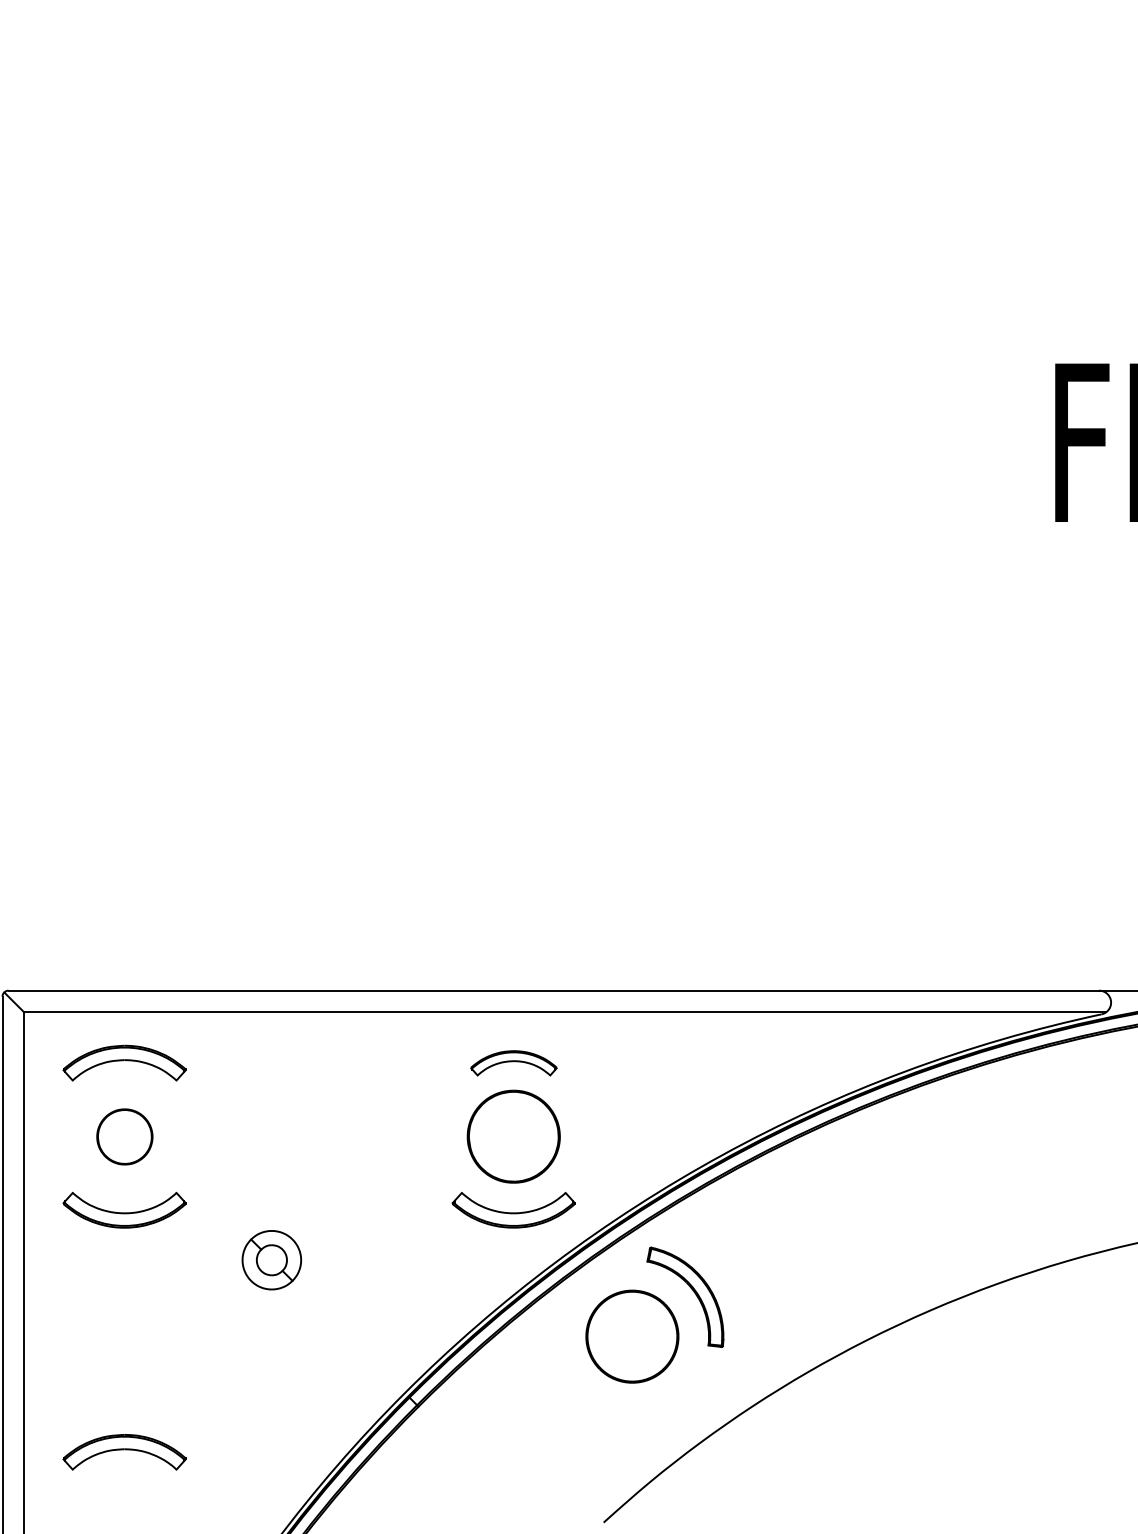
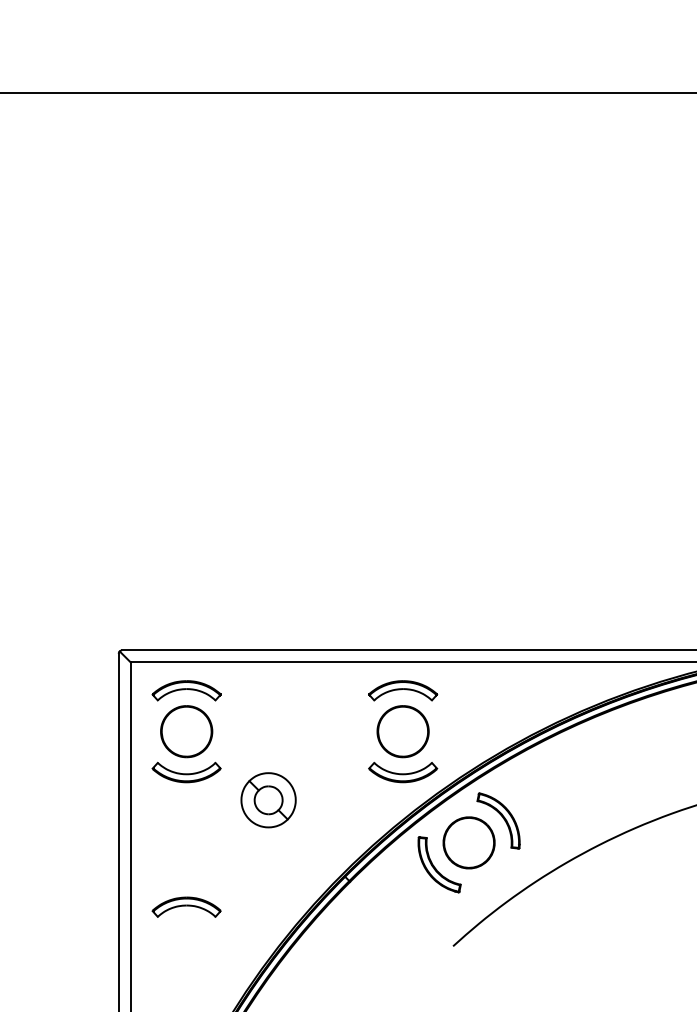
part: (514, 1062) -> (403, 690), size x1.43
part: (124, 1136) -> (186, 731), size x1.67
part: (271, 1260) -> (268, 800), size x1.67
part: (579, 1375) -> (439, 864), added

